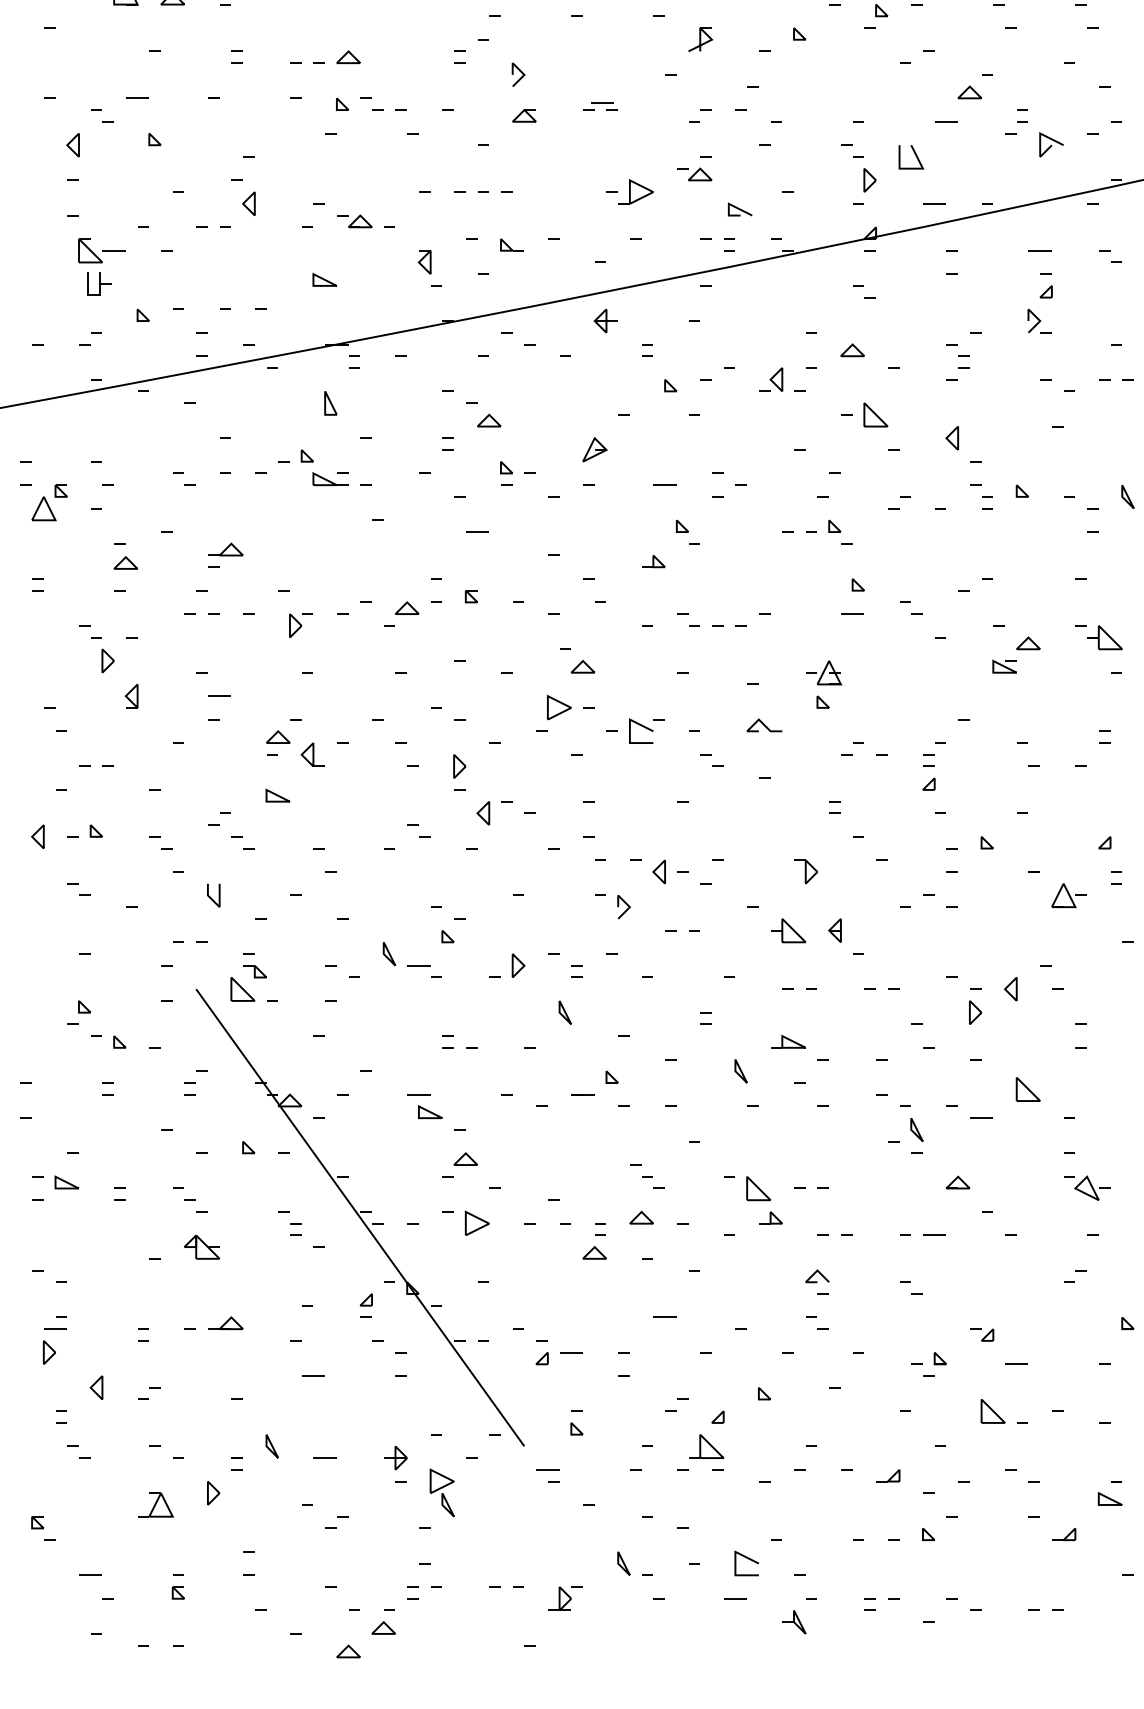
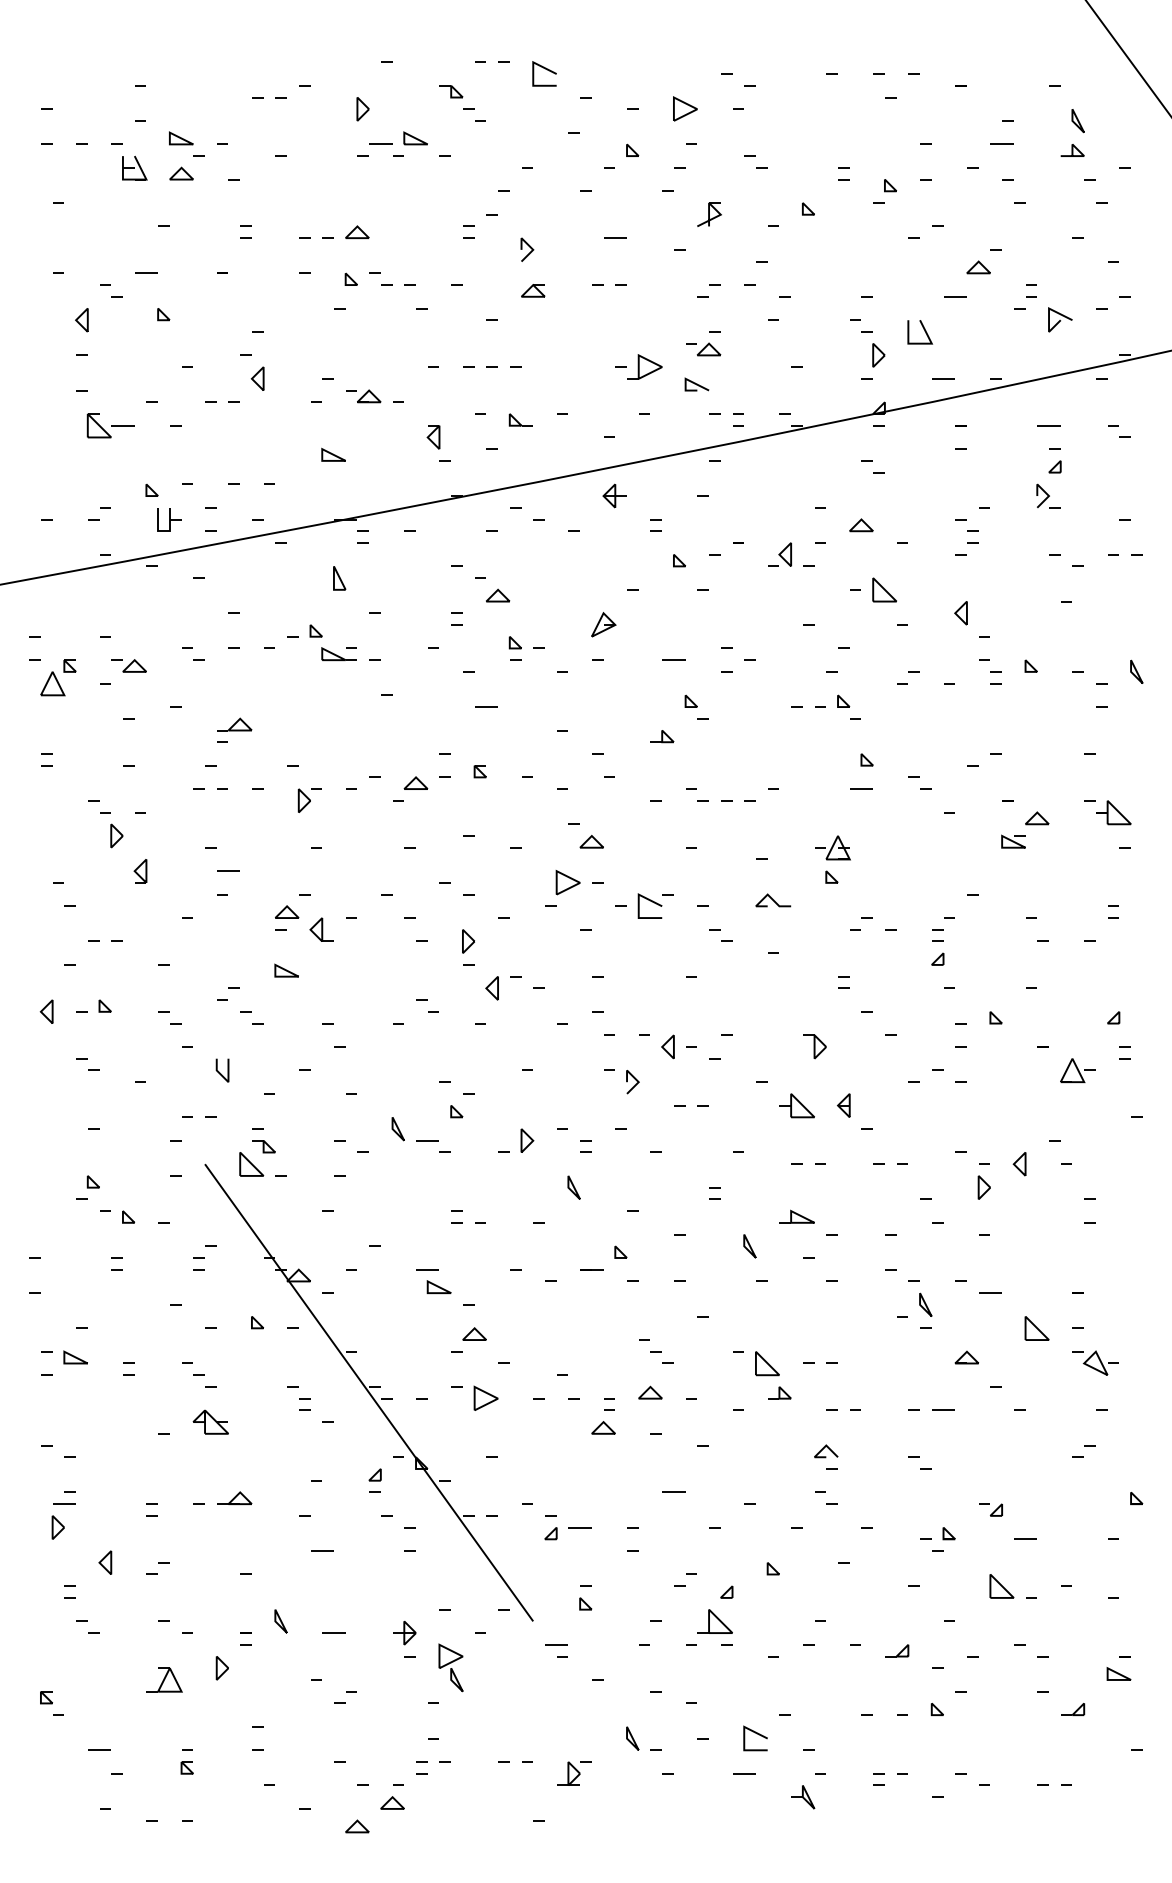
line: (602, 102) -> (615, 237), moved
line: (739, 209) -> (696, 384), moved
part: (99, 283) -> (169, 519), moved
part: (125, 562) -> (134, 665), moved
part: (1027, 1089) -> (1036, 1328), moved

